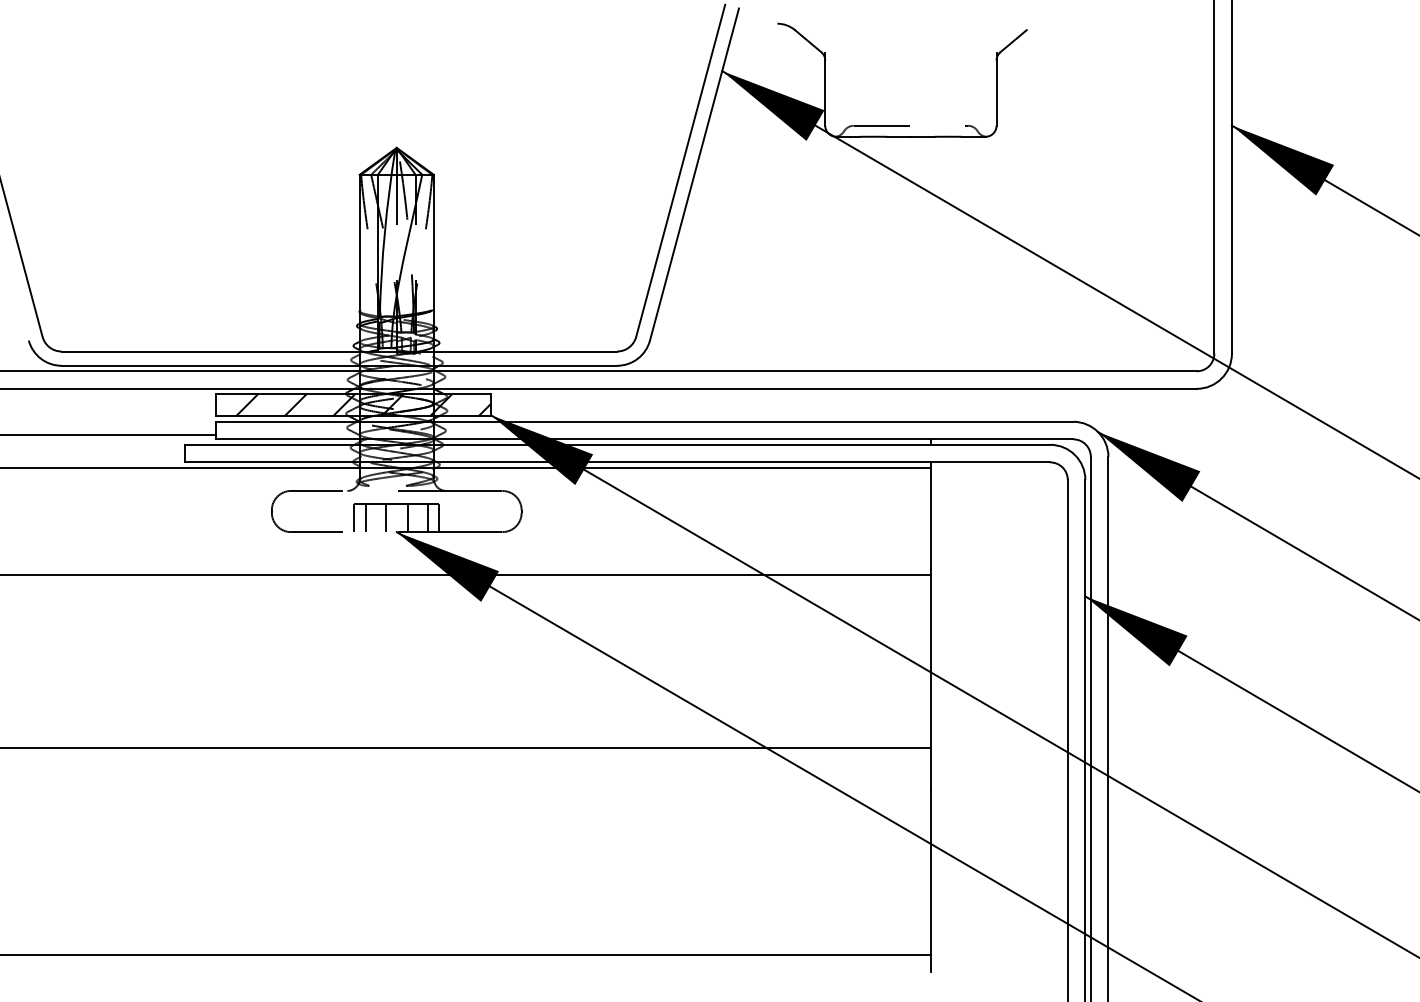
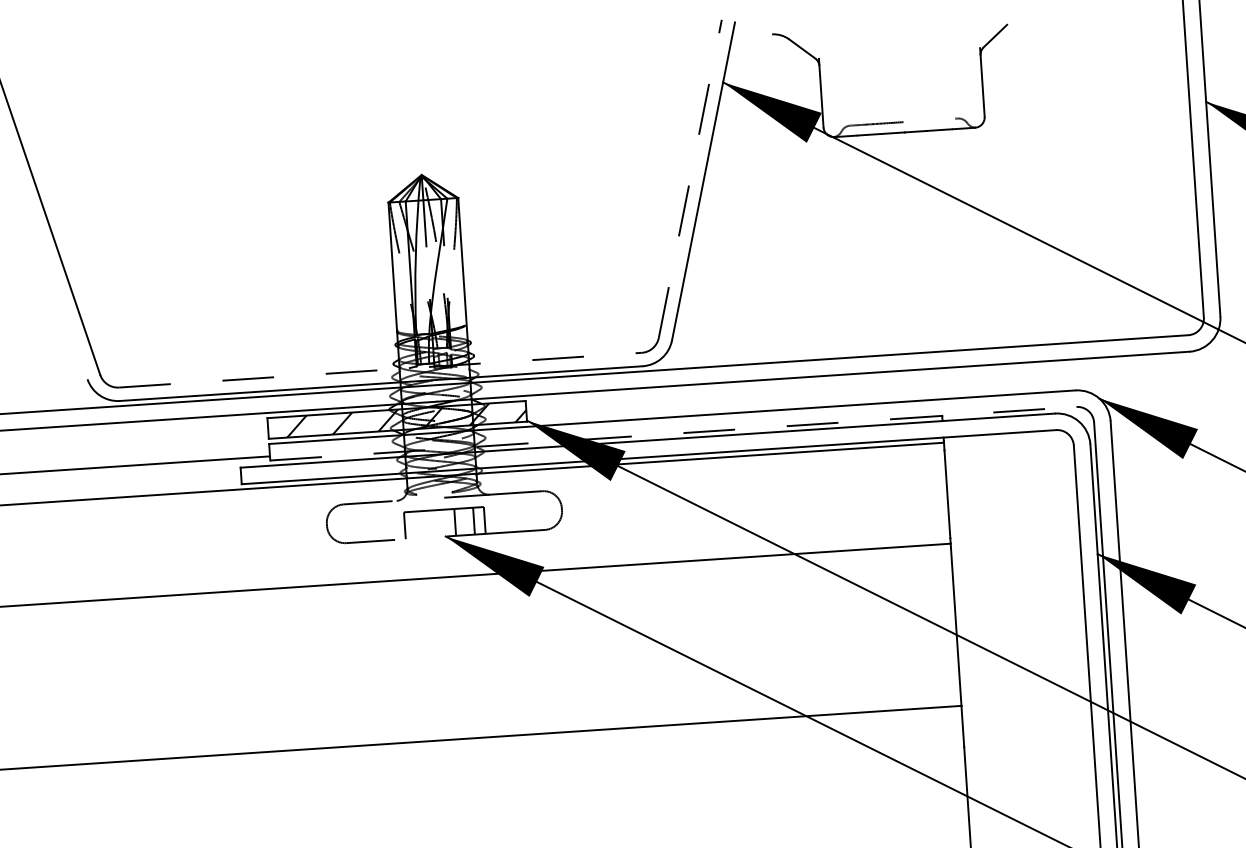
line: (680, 170) -> (690, 178), solid -> dashed
line: (339, 351) -> (380, 370), solid -> dashed
line: (645, 439) -> (673, 433), solid -> dashed
line: (365, 517) -> (415, 524), removed
line: (385, 517) -> (434, 523), removed

